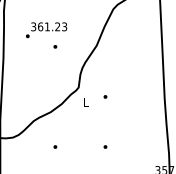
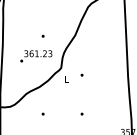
text: (46, 30) -> (36, 56), moved

